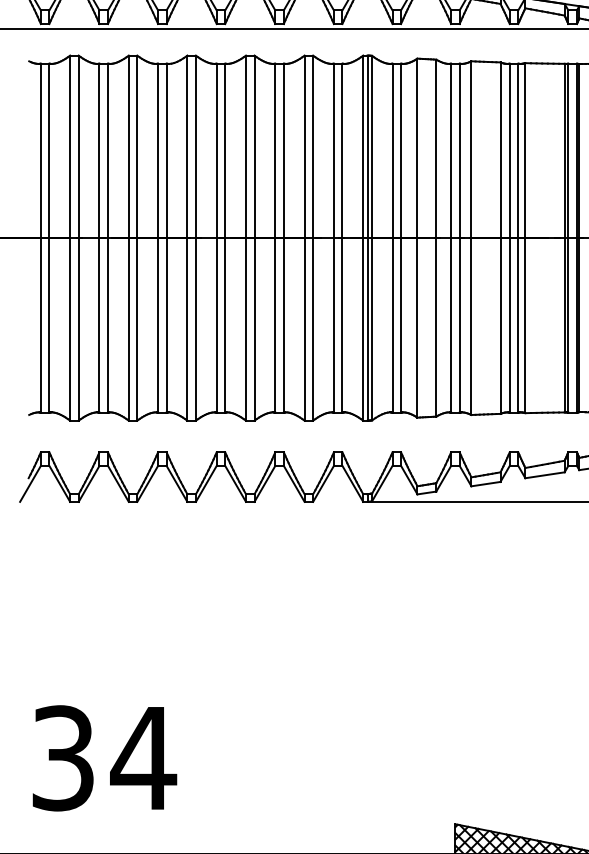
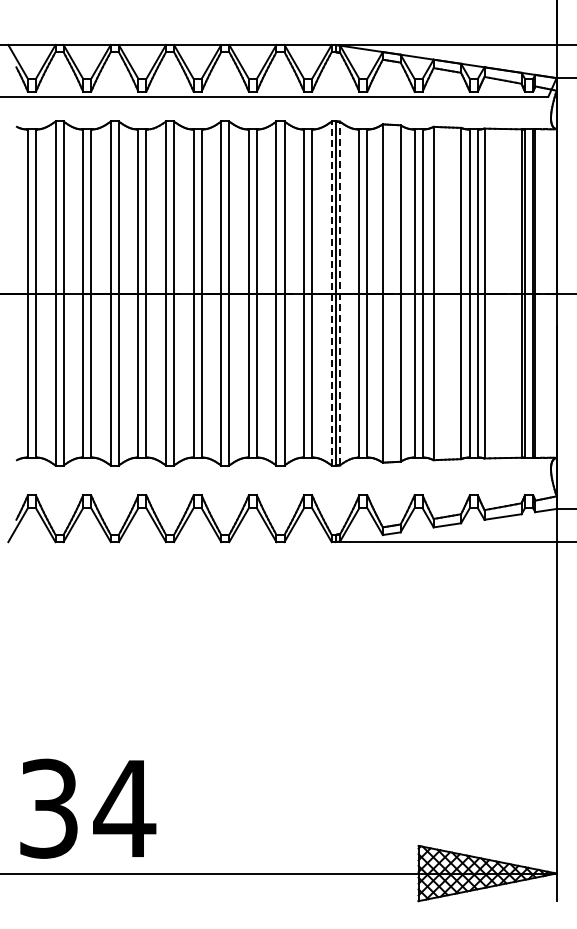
line: (363, 238) -> (331, 293), solid -> dashed
line: (372, 238) -> (340, 293), solid -> dashed
text: (105, 758) -> (88, 808), moved

